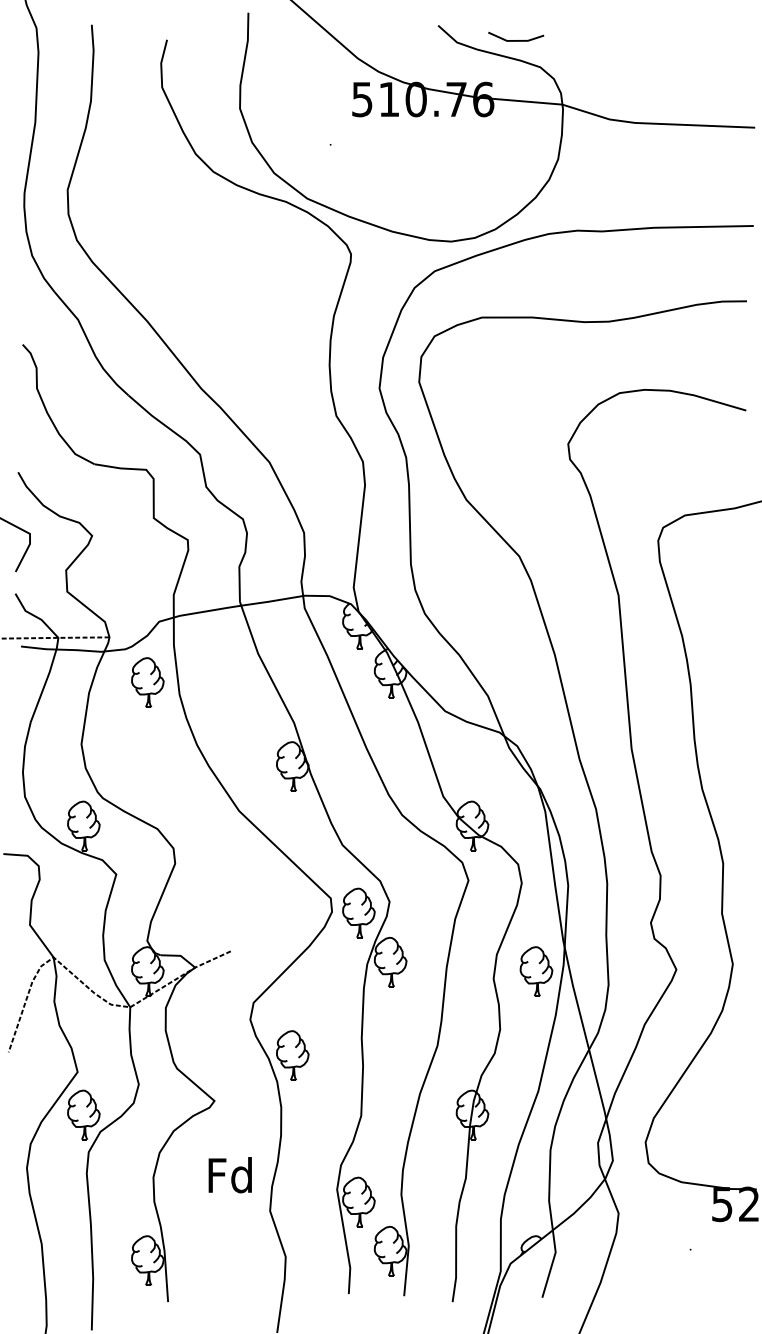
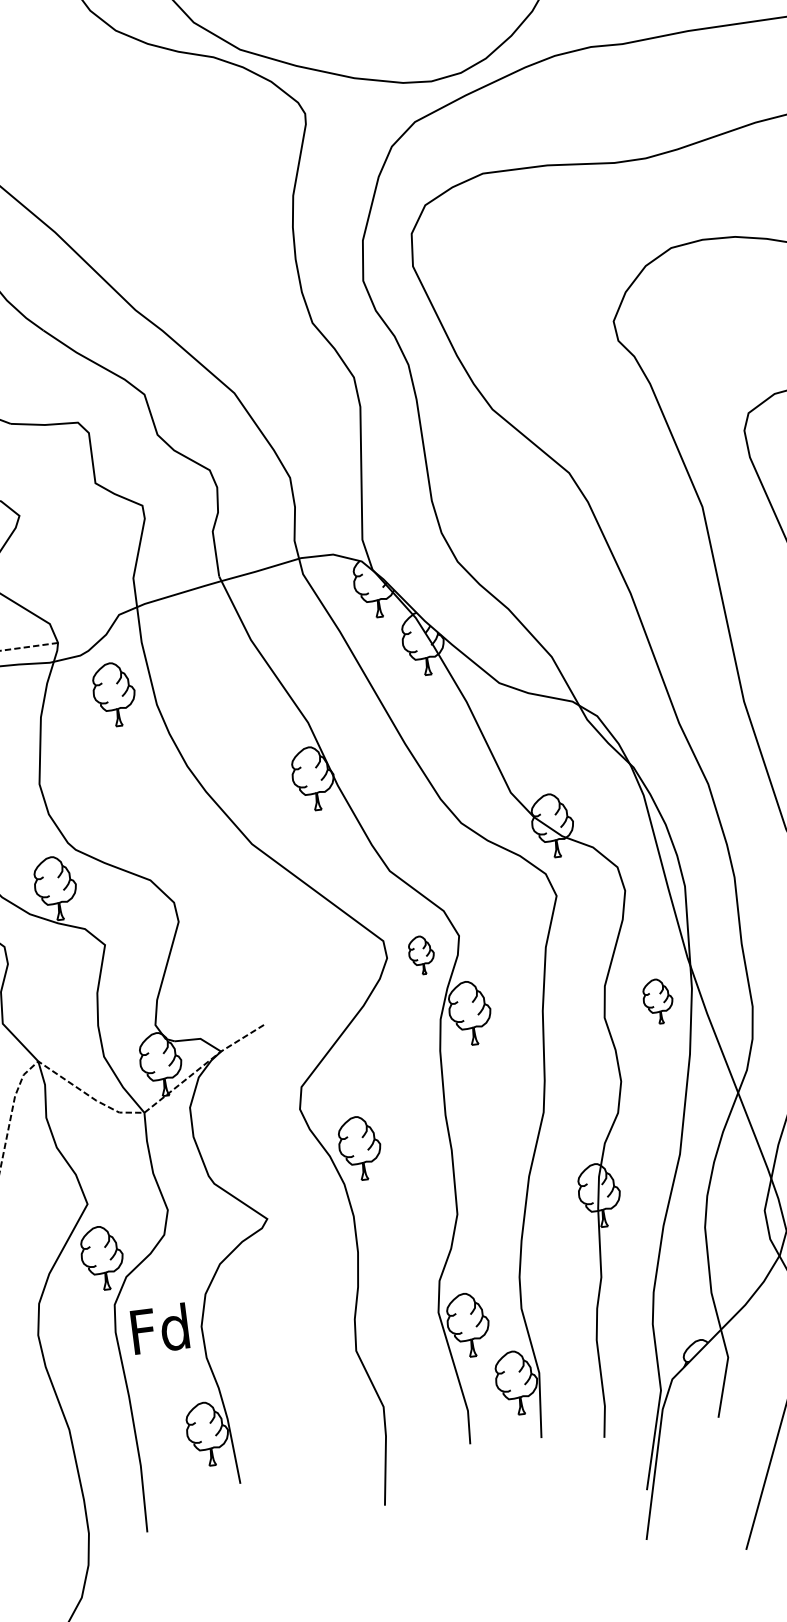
part: (358, 912) -> (421, 954), size x0.6
part: (536, 971) -> (658, 1001), size x0.7
text: (229, 1175) -> (159, 1329), moved

